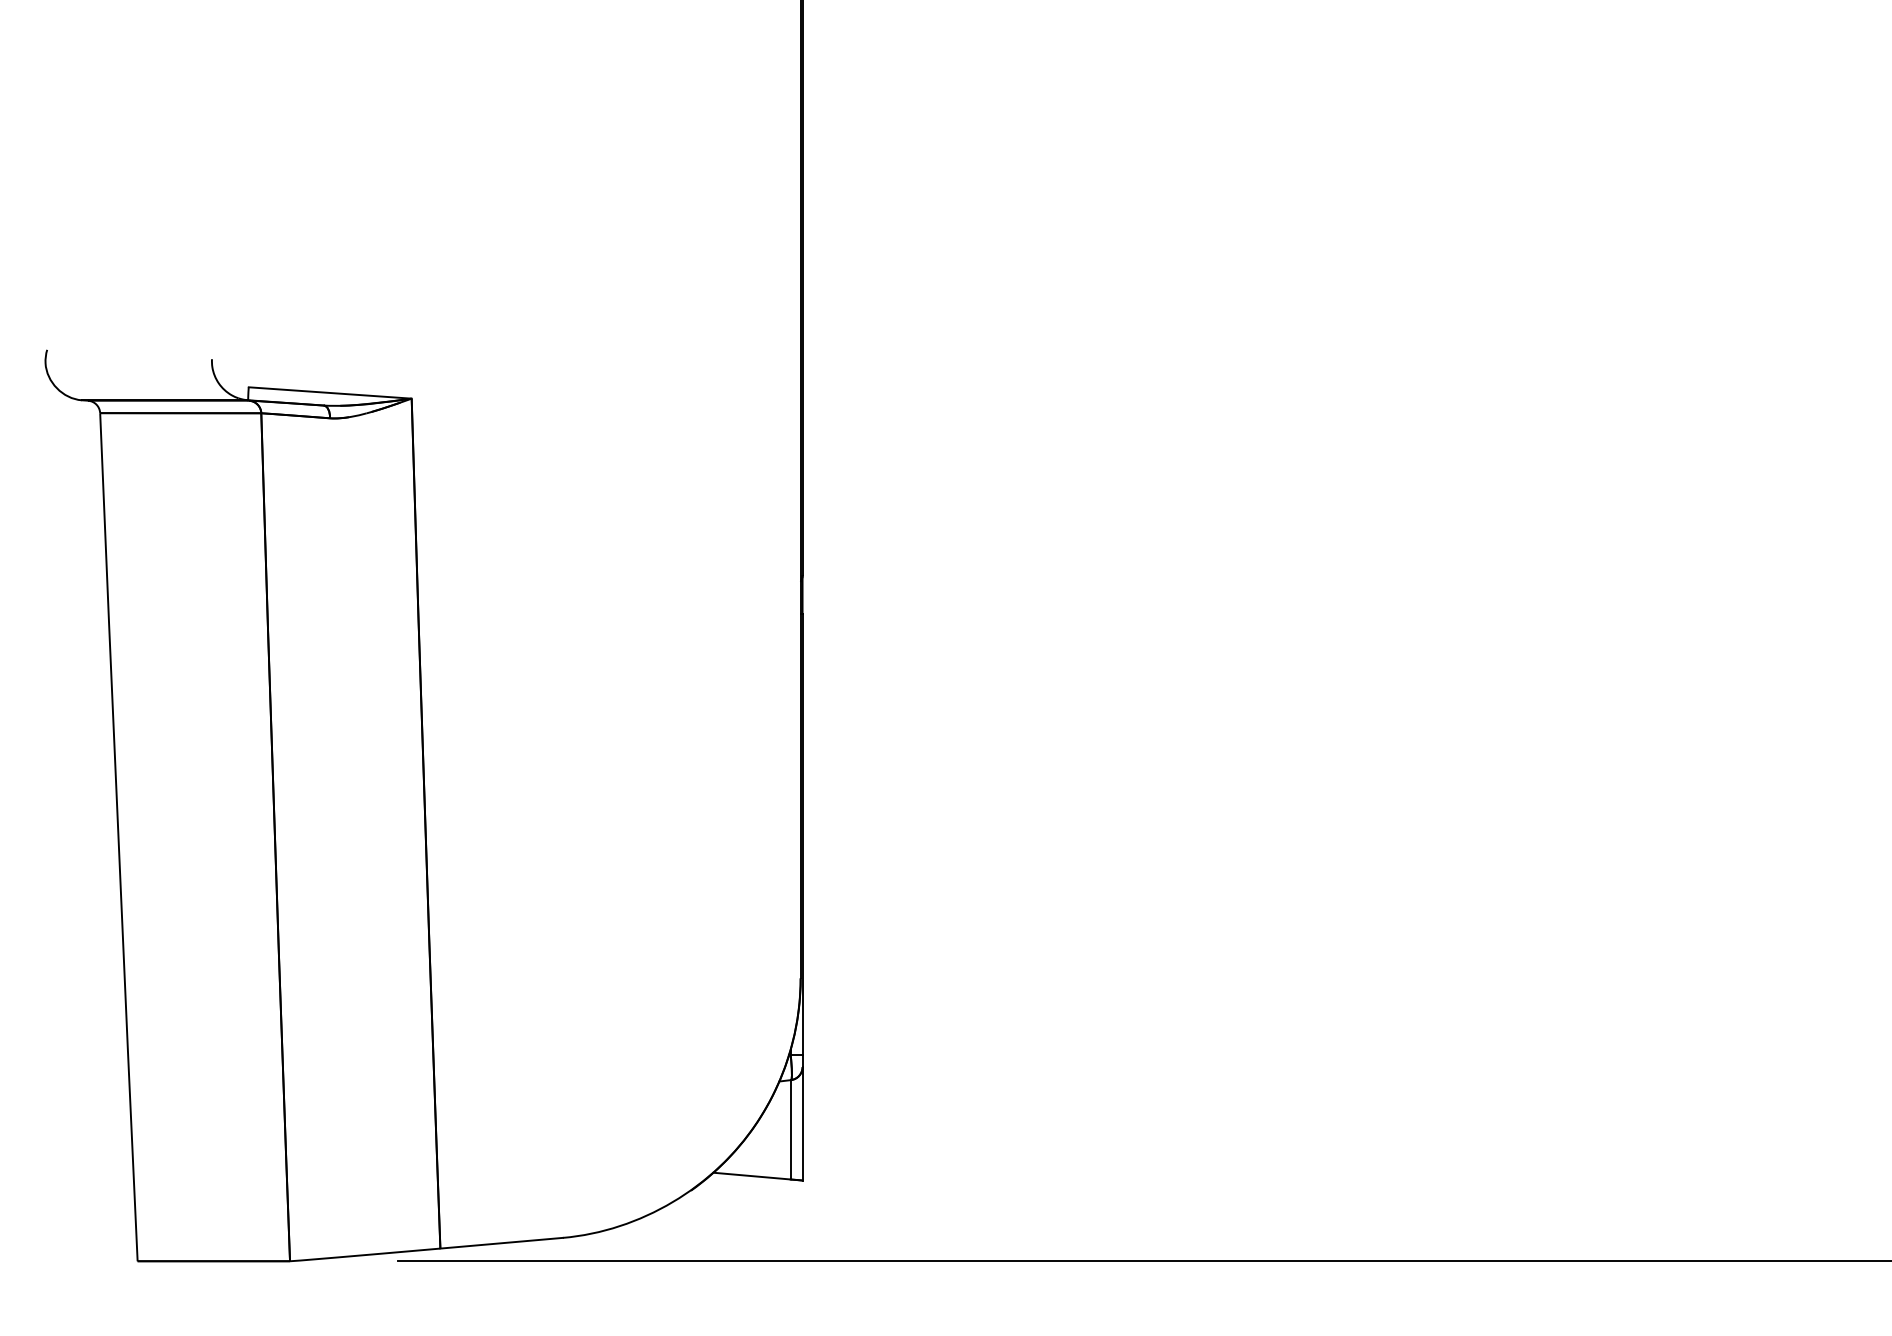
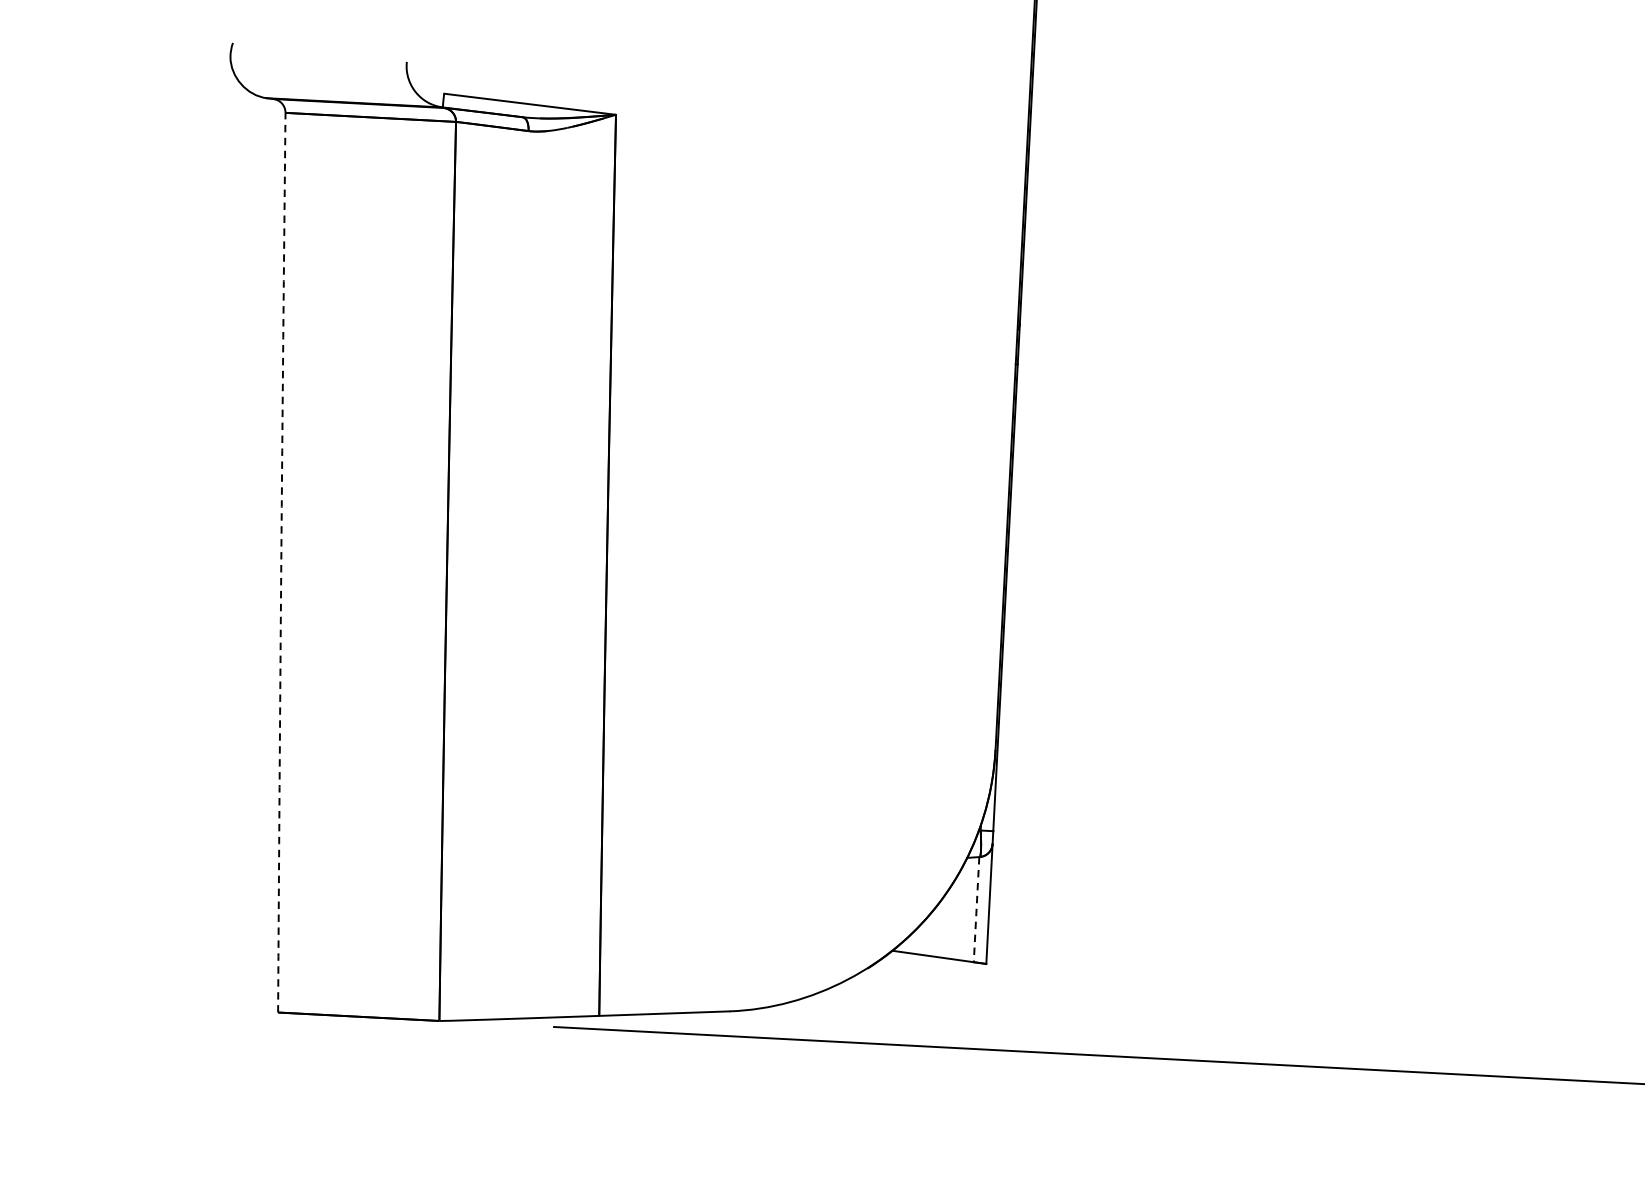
arc: (118, 837) -> (281, 562), solid -> dashed
line: (790, 1129) -> (976, 909), solid -> dashed

